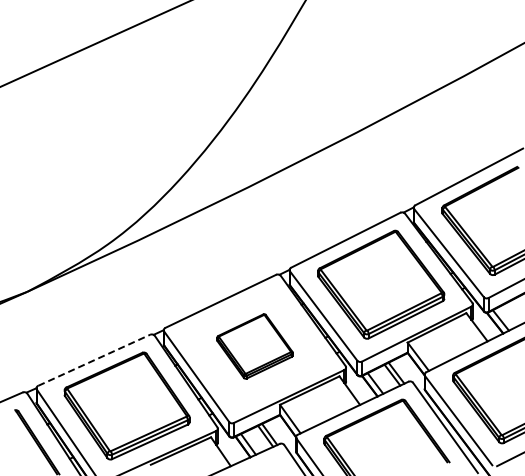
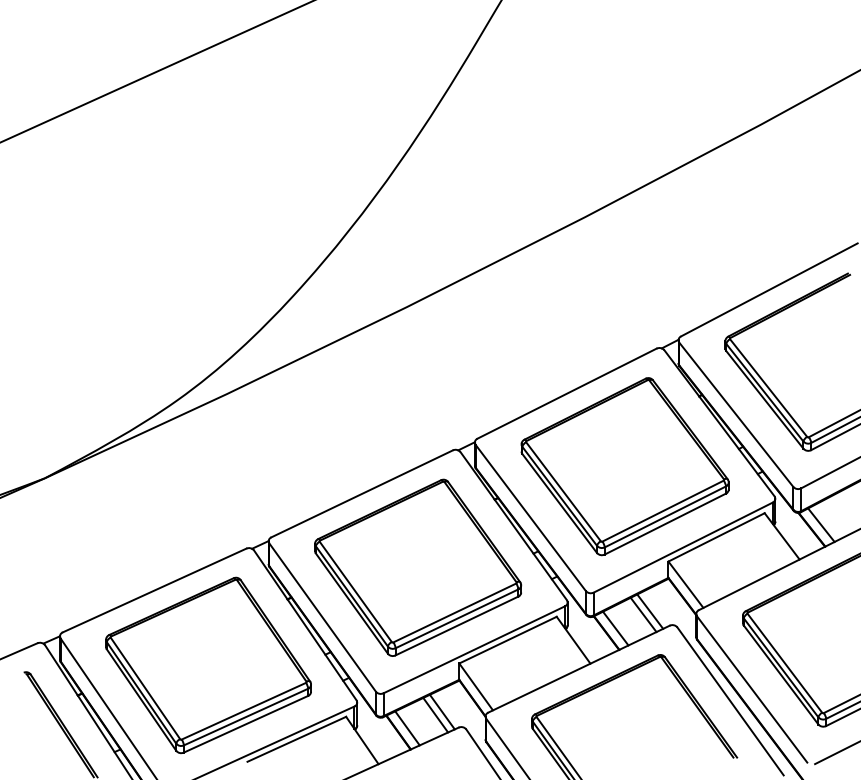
part: (254, 346) -> (417, 567), size x1.67
line: (94, 360) -> (155, 590), dashed -> solid

